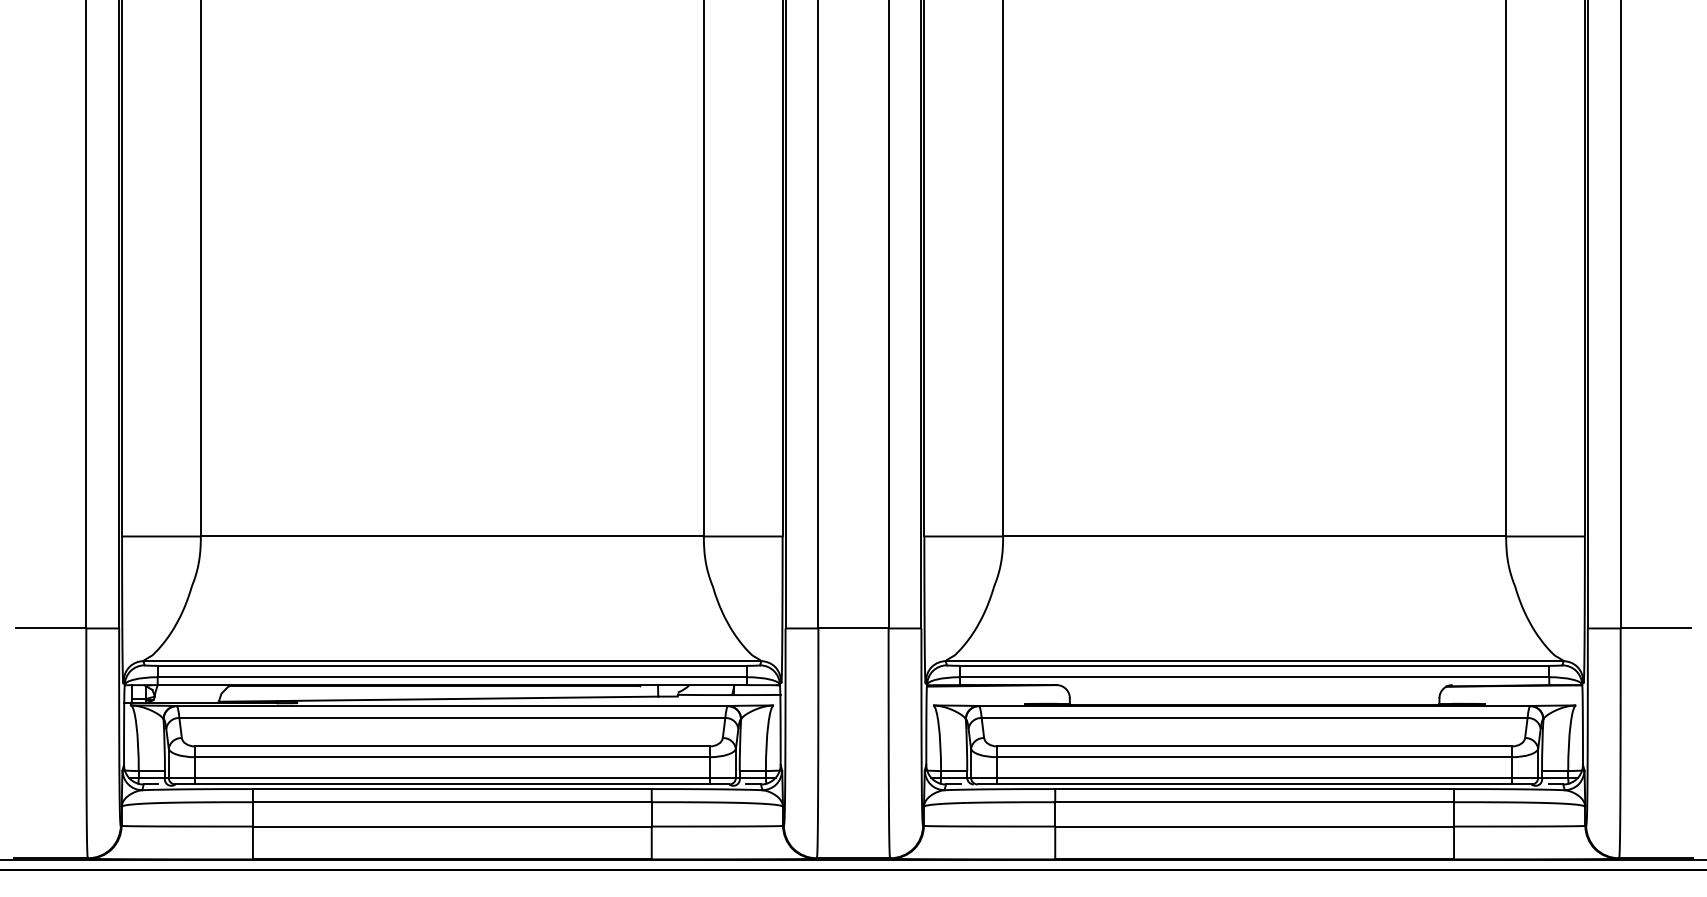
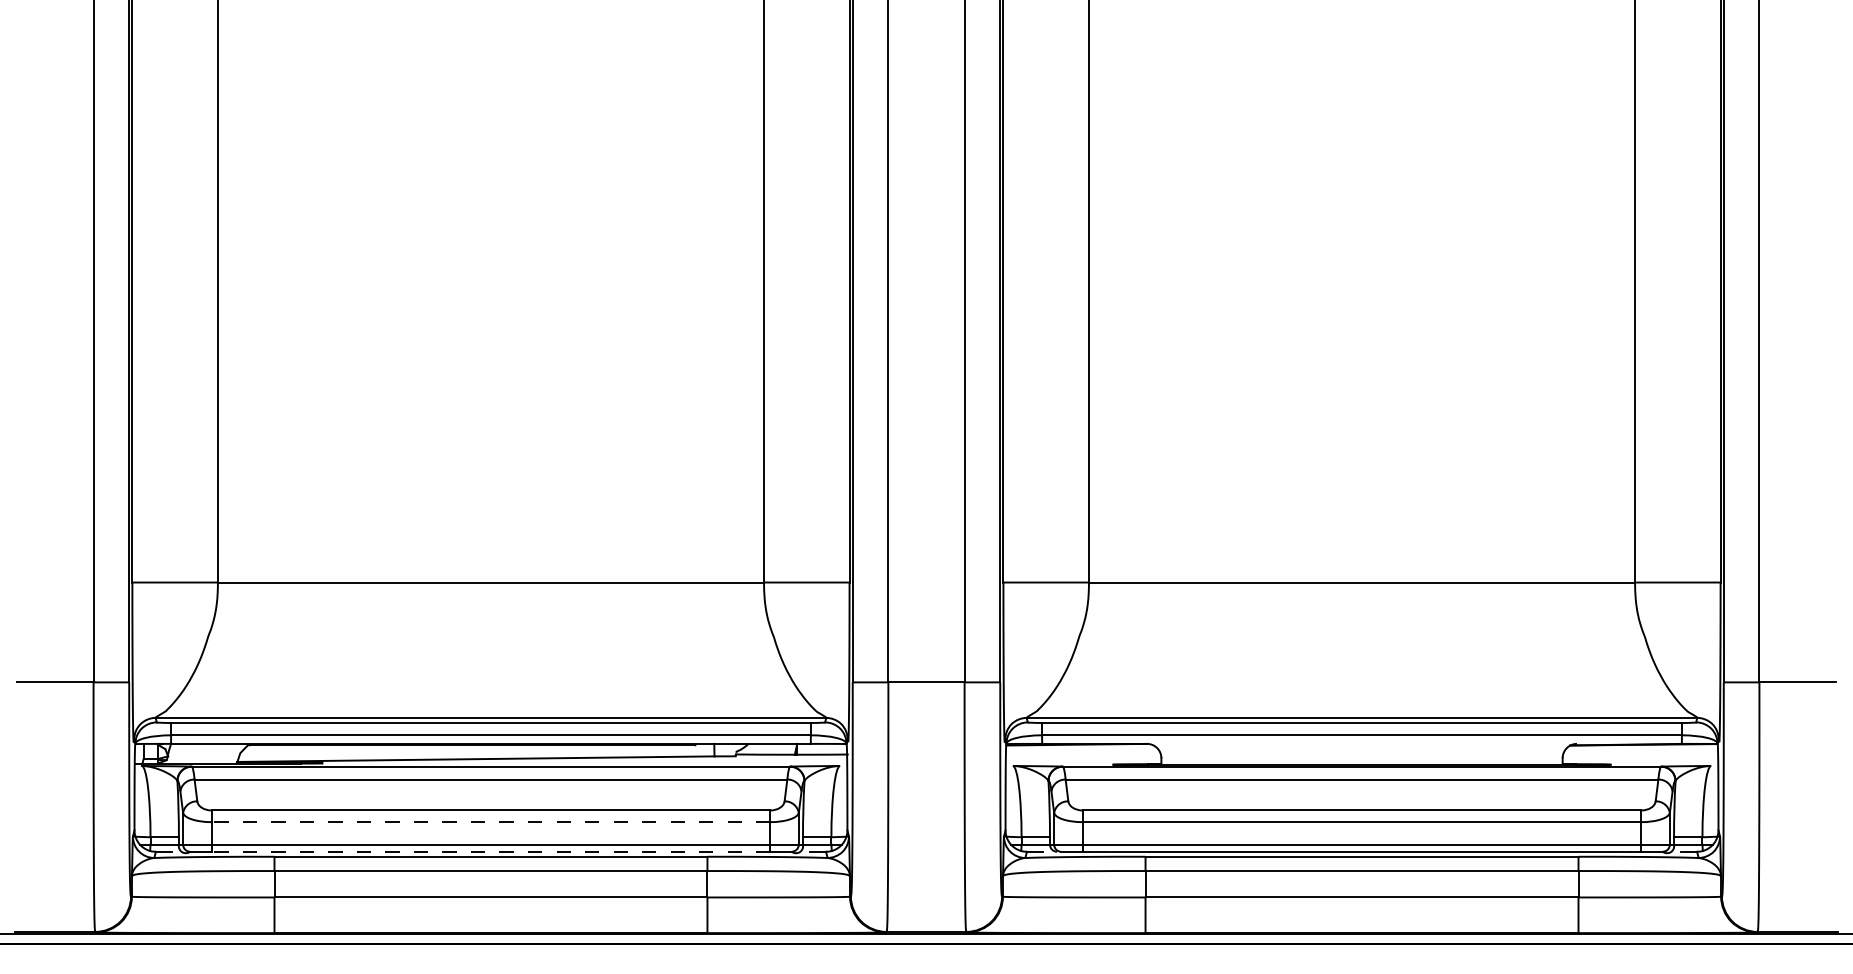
line: (451, 757) -> (490, 822), solid -> dashed
line: (451, 784) -> (490, 851), solid -> dashed

